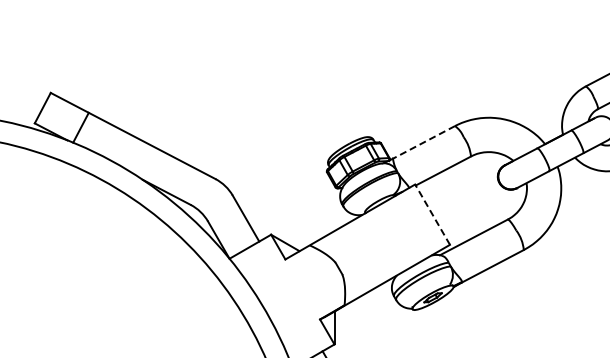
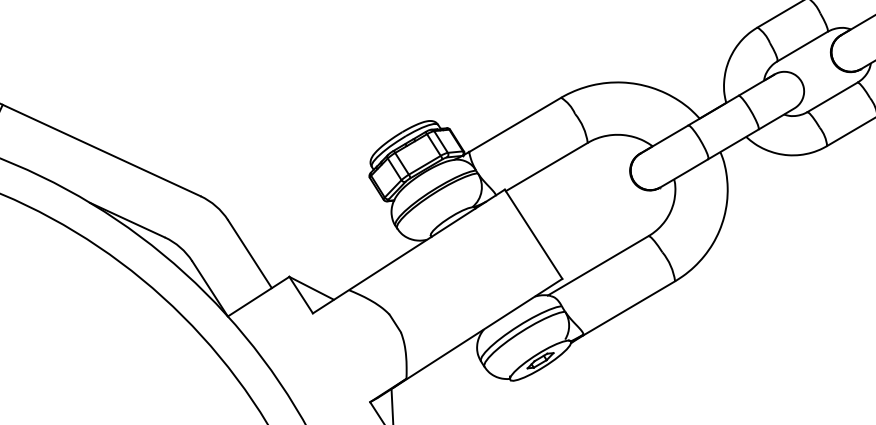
line: (423, 142) -> (514, 125), dashed -> solid
line: (432, 214) -> (533, 234), dashed -> solid

